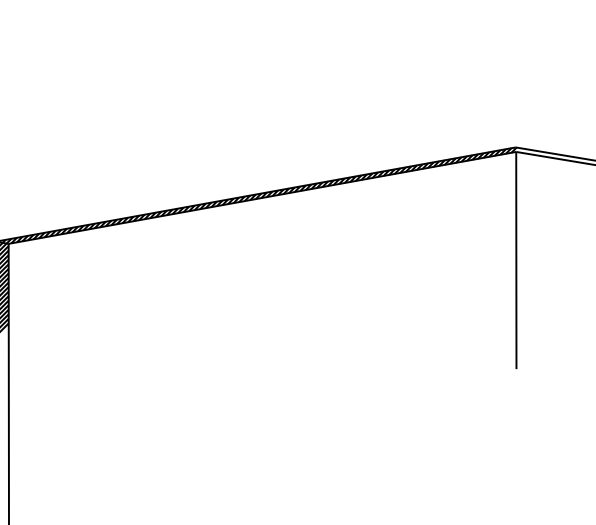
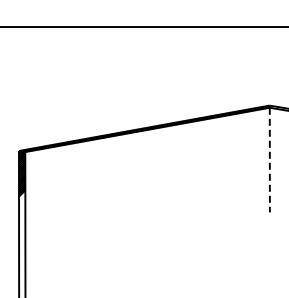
line: (515, 261) -> (269, 160), solid -> dashed

